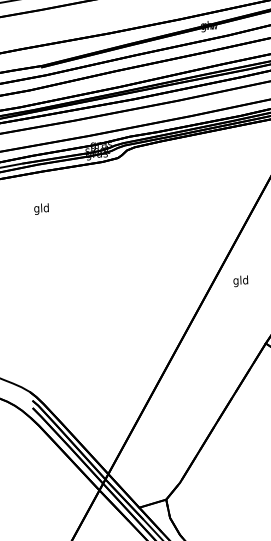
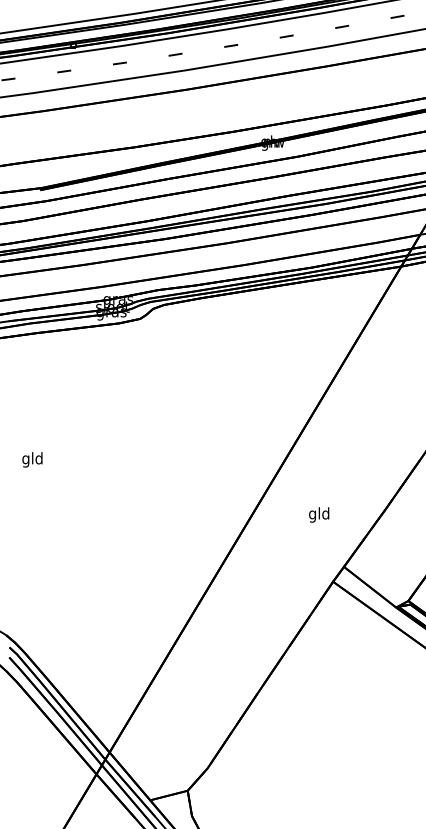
text: (41, 208) -> (32, 459), moved
text: (241, 280) -> (319, 514), moved

